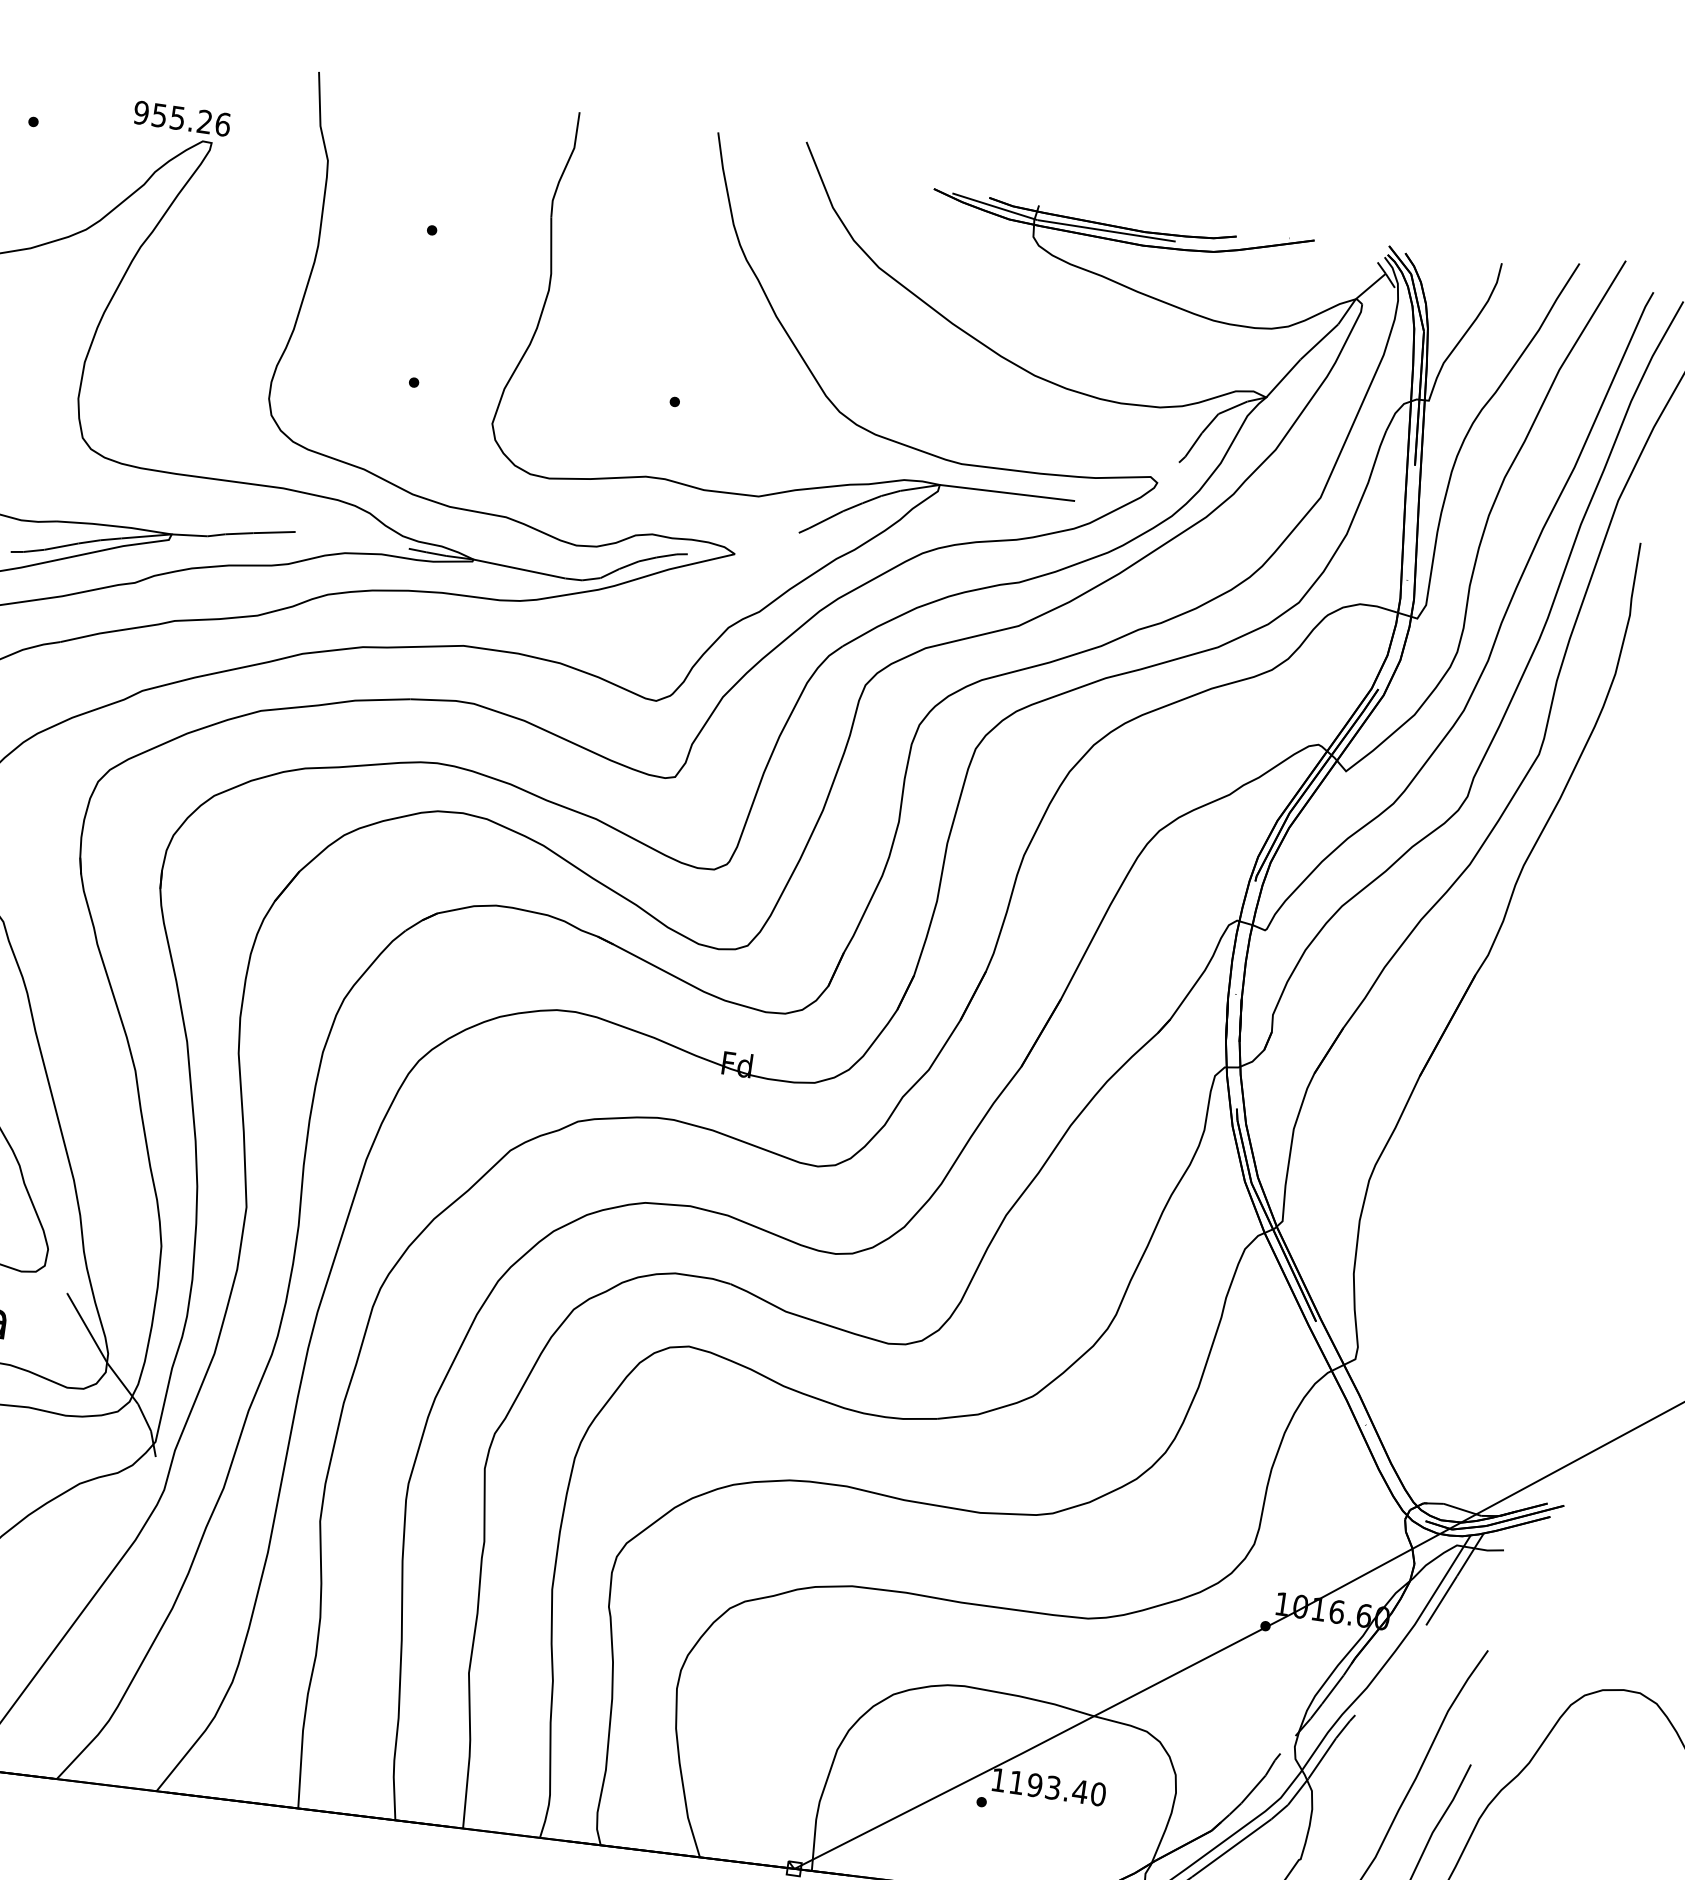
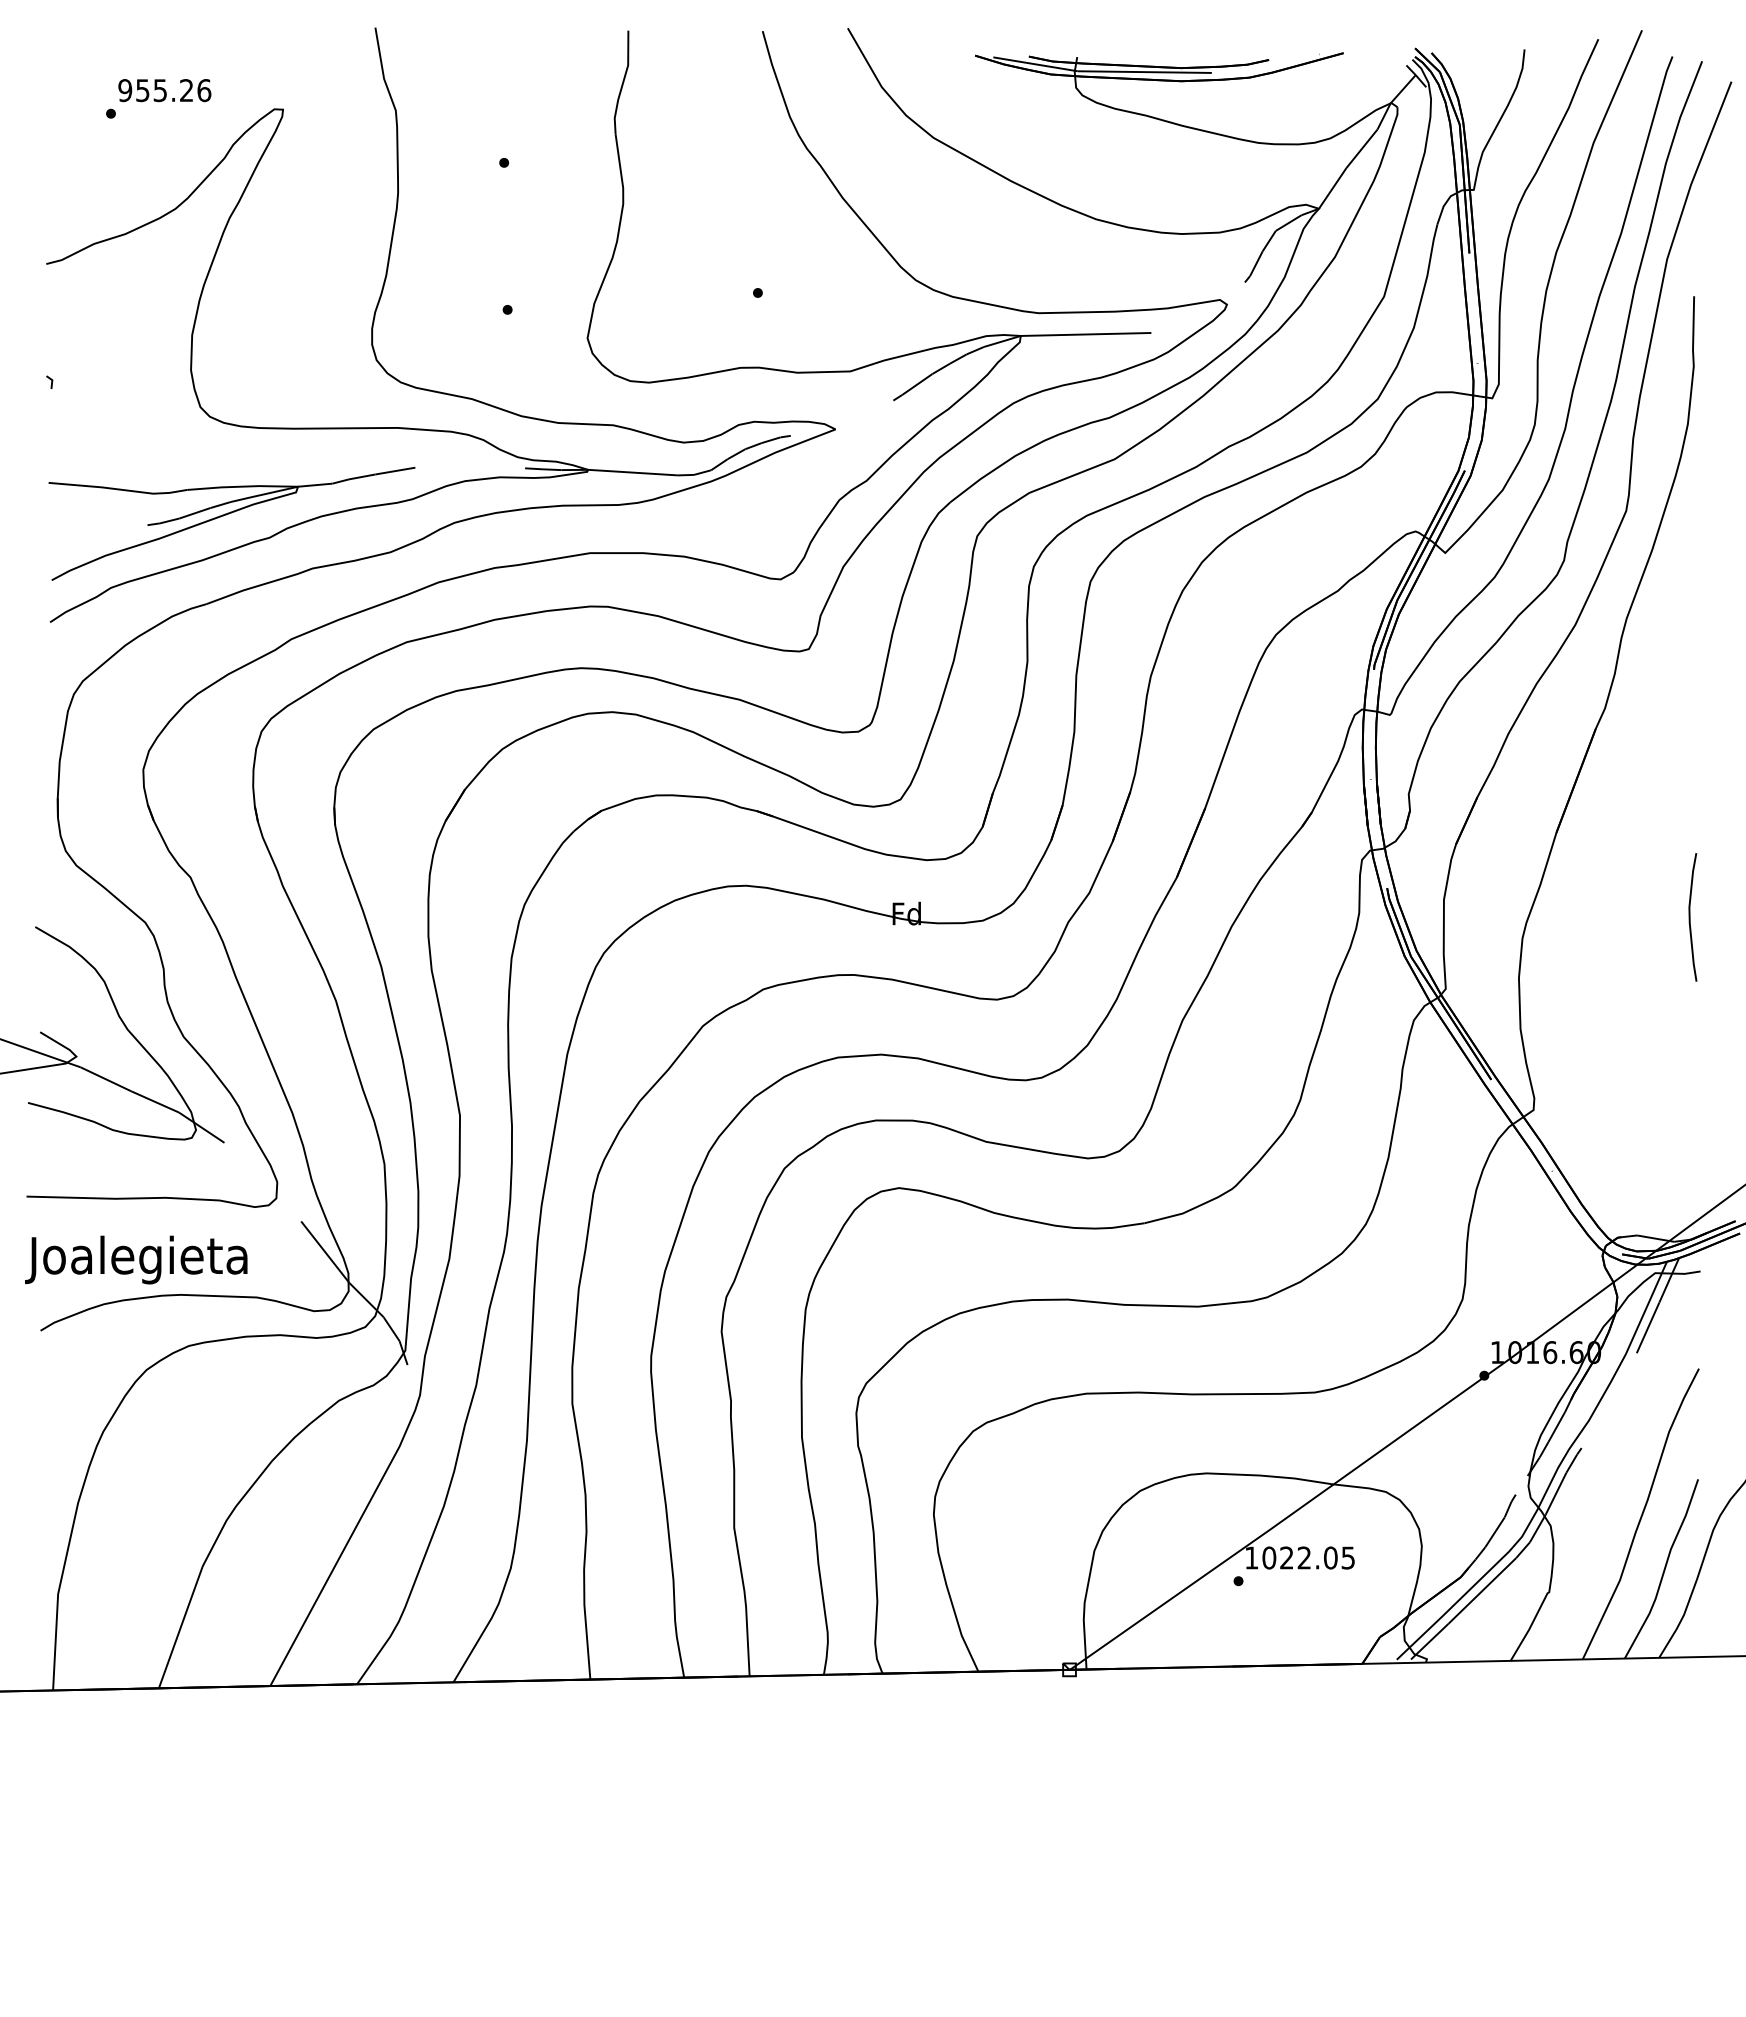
text: (181, 118) -> (164, 90), moved
curve: (1545, 1183) -> (1690, 917), added
text: (1057, 1787) -> (1308, 1557), 1193.40 -> 1022.05

